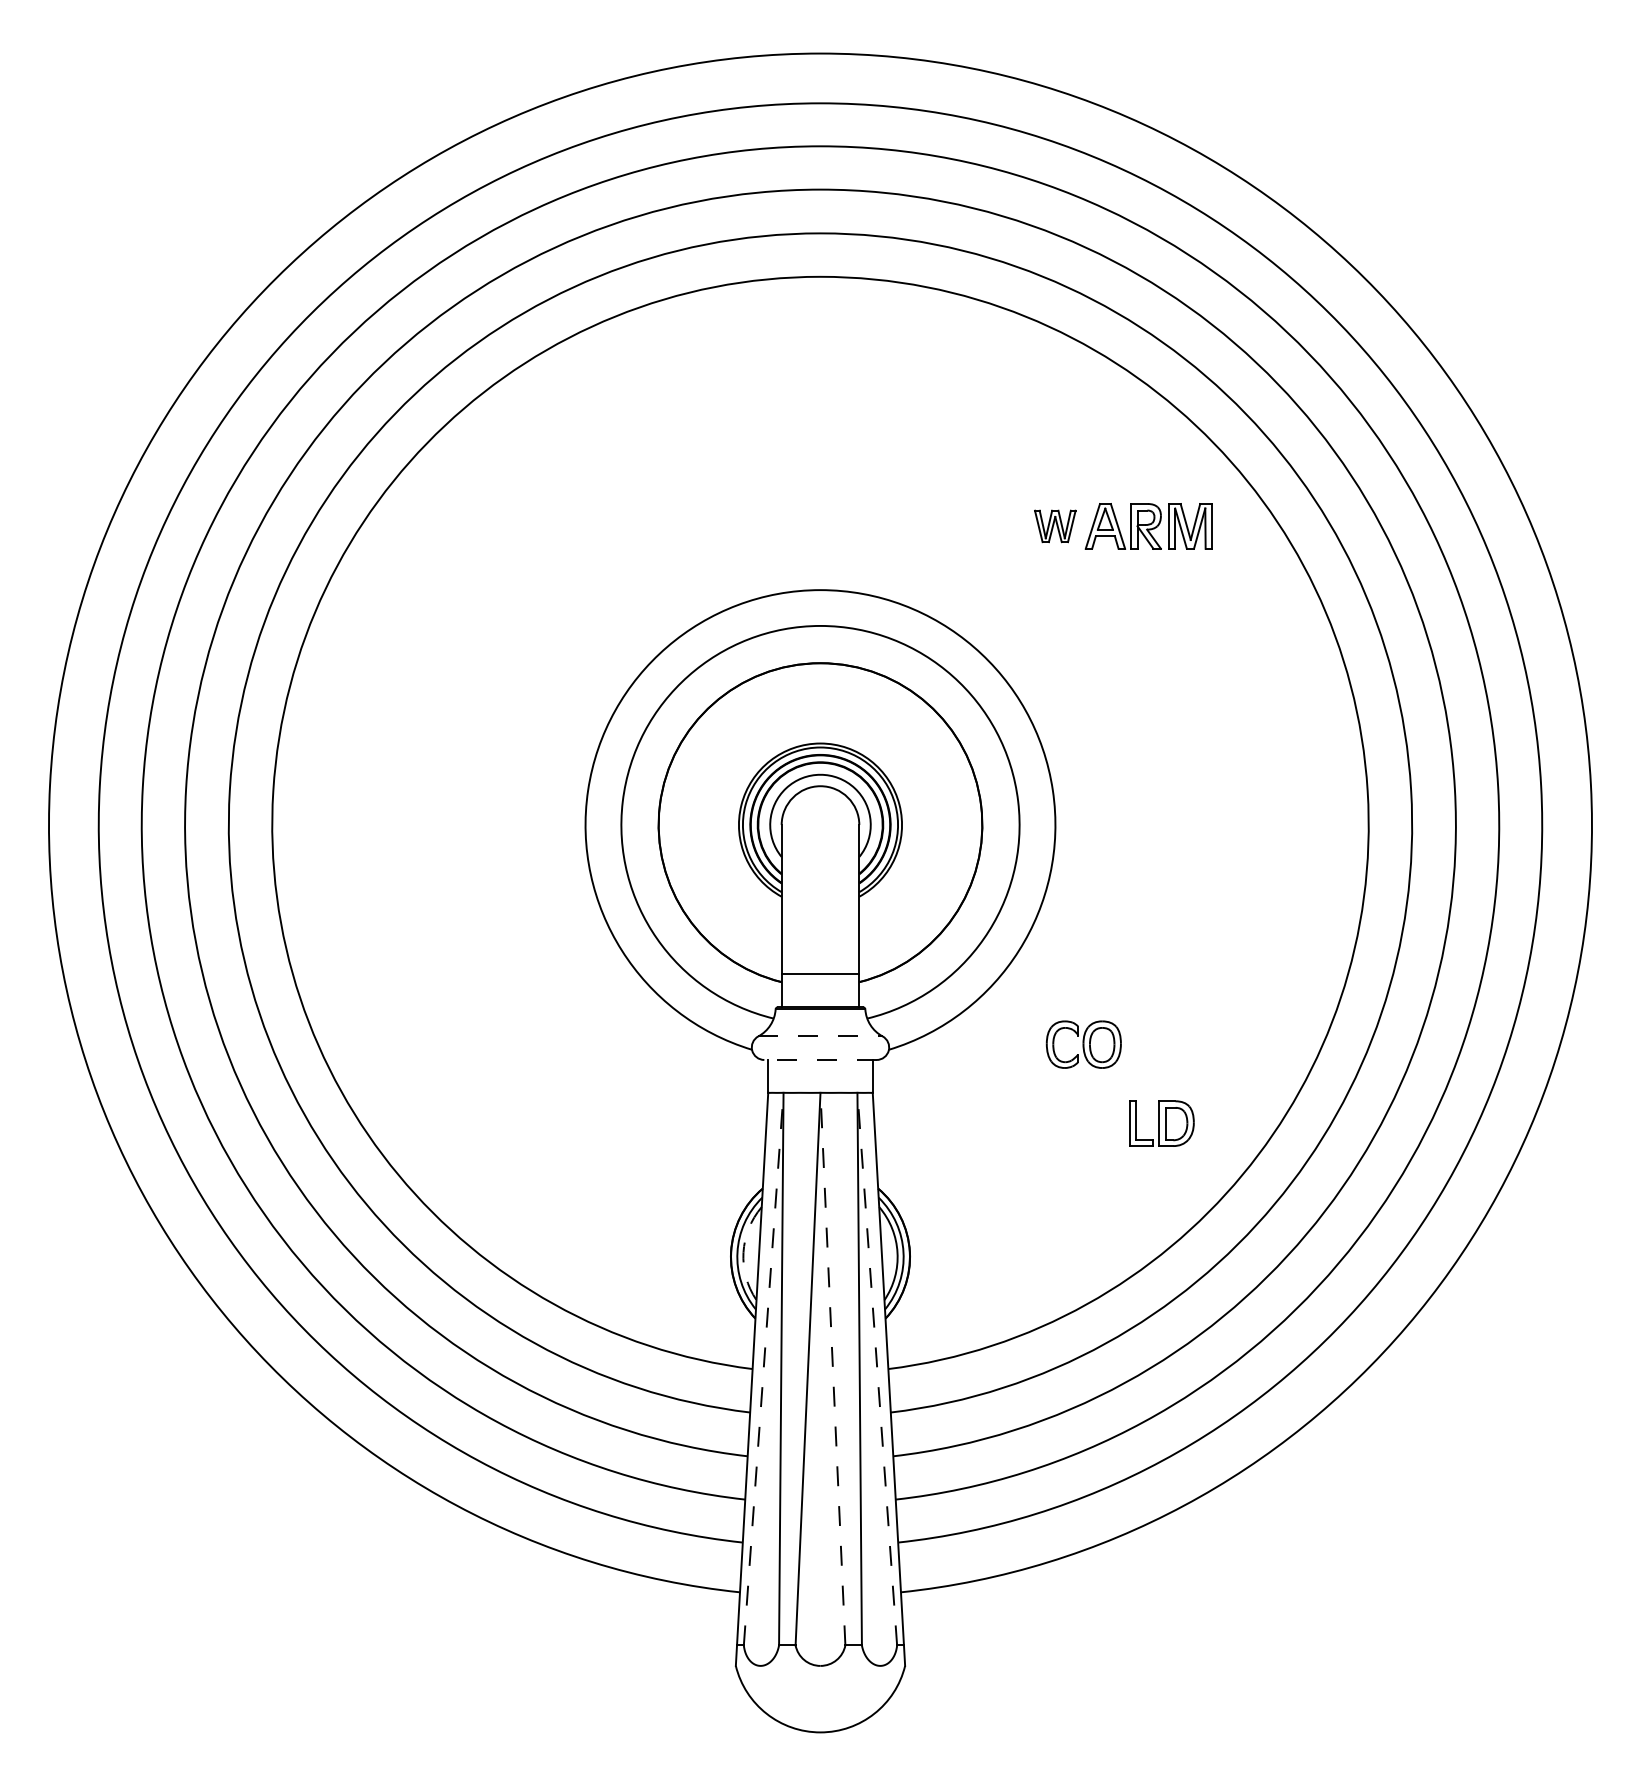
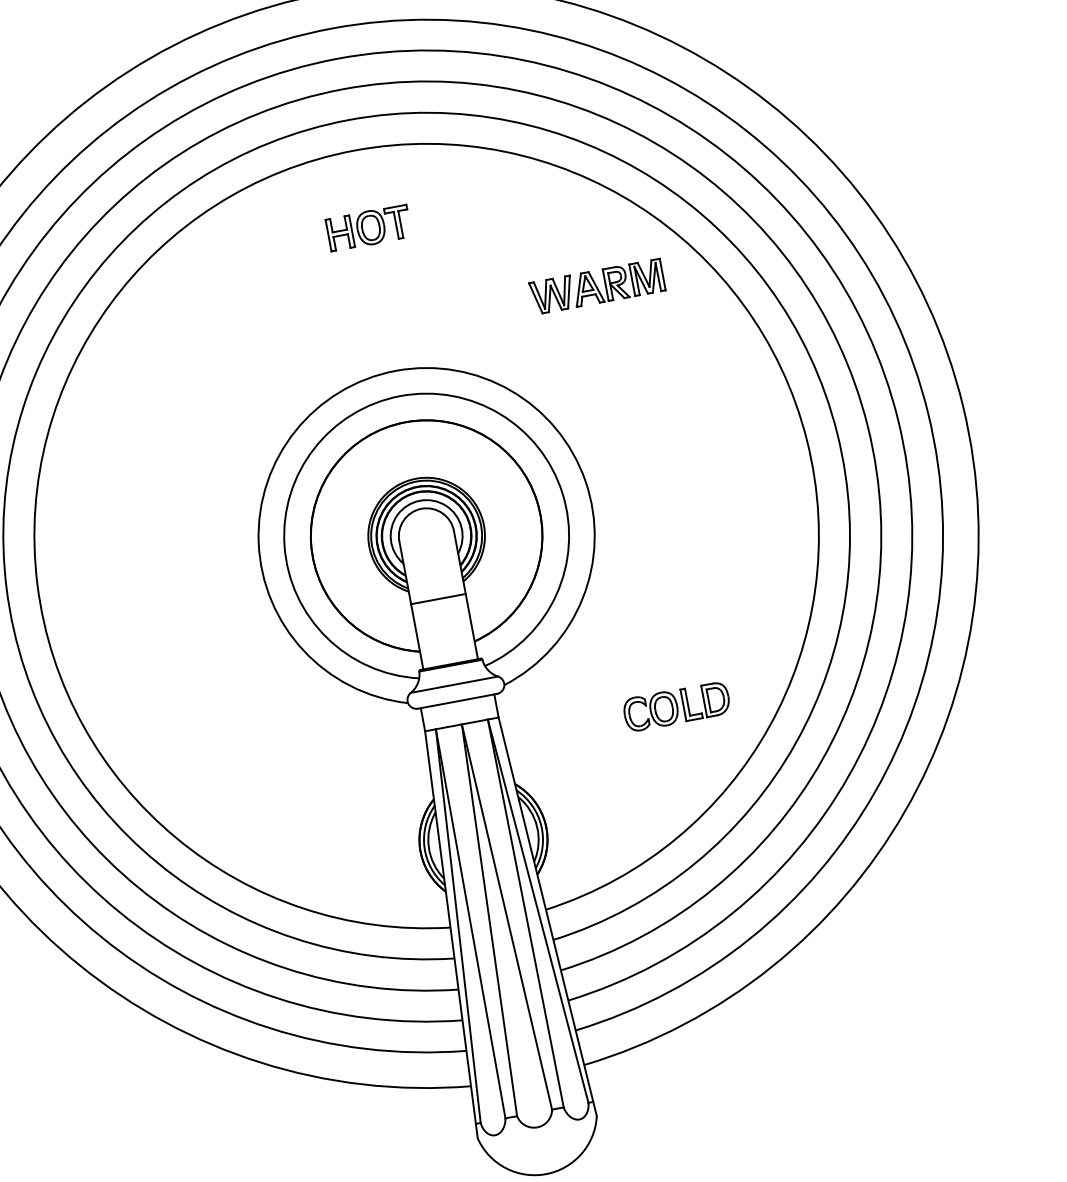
part: (820, 386) -> (368, 227), added
part: (1055, 526) -> (552, 295), size x1.43
line: (820, 973) -> (438, 599), moved
line: (820, 1036) -> (454, 684), dashed -> solid
part: (1083, 1044) -> (650, 711), moved
line: (820, 1059) -> (457, 700), dashed -> solid
arc: (743, 1252) -> (428, 846), dashed -> solid
line: (763, 1369) -> (458, 926), dashed -> solid
line: (832, 1369) -> (506, 917), dashed -> solid
line: (877, 1369) -> (538, 911), dashed -> solid

